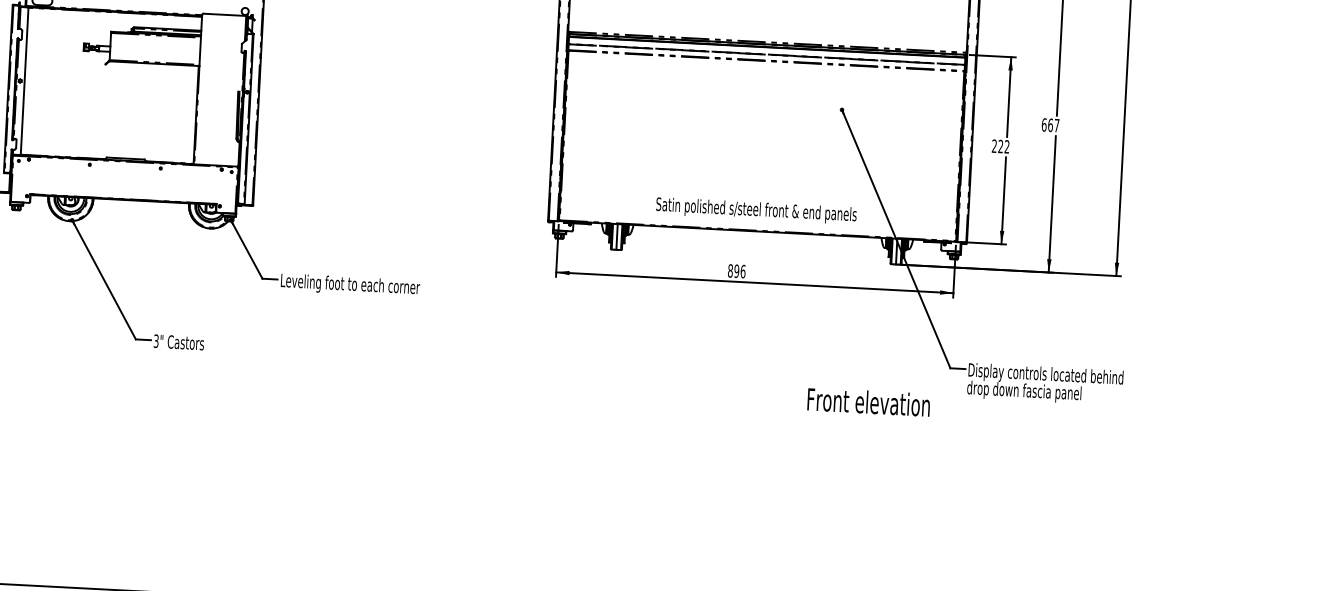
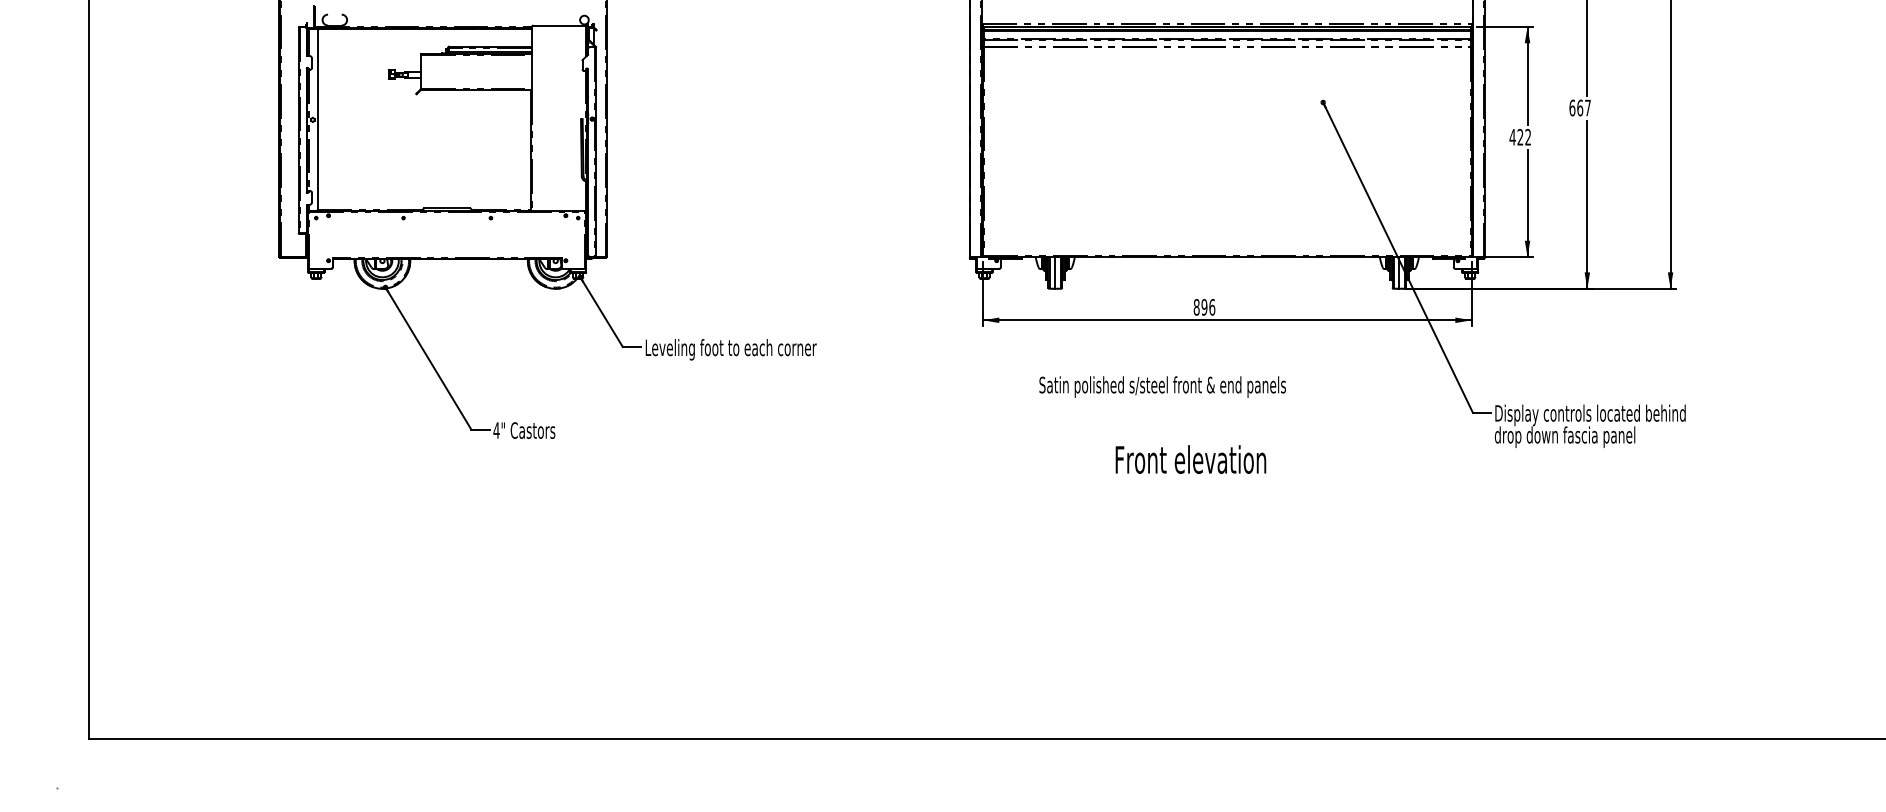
text: (994, 145) -> (1512, 136), 222 -> 422
text: (756, 210) -> (1162, 386), moved
text: (156, 341) -> (496, 430), 3" -> 4"
text: (868, 402) -> (1190, 459), moved

